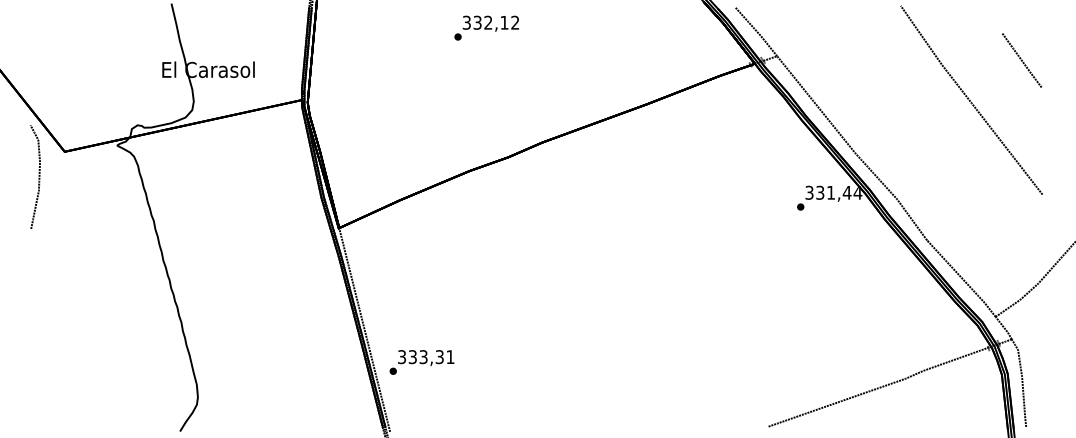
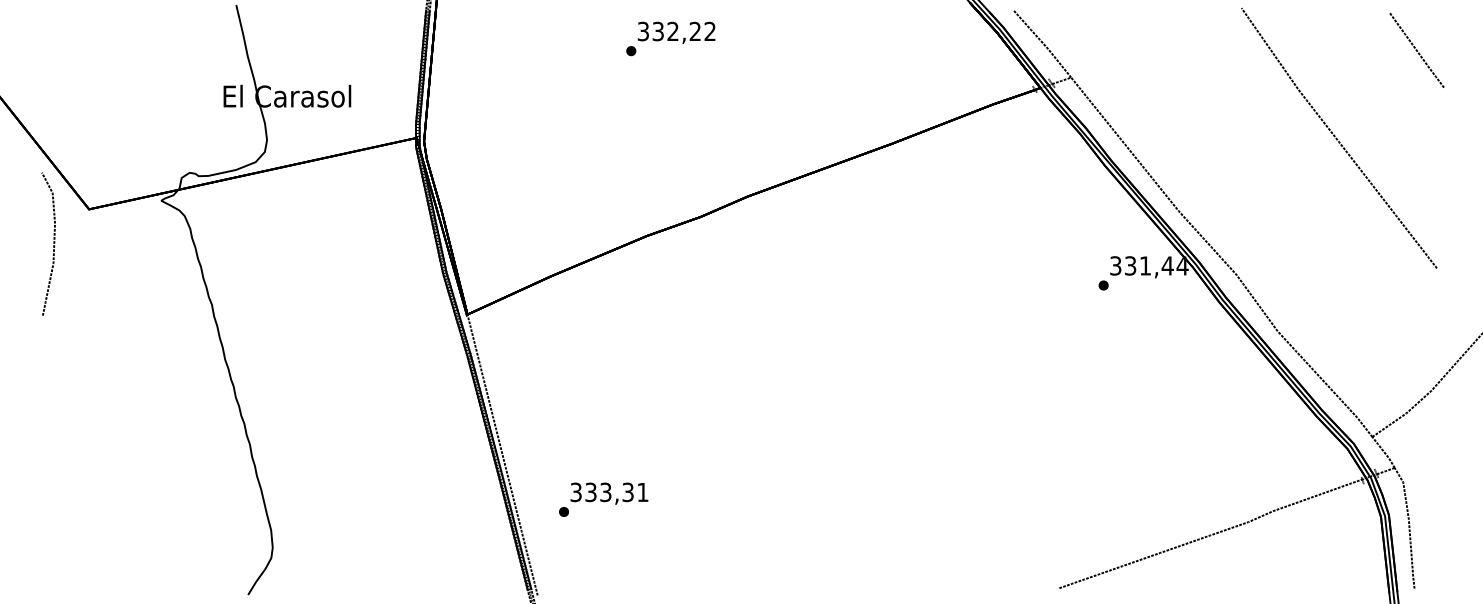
text: (504, 22) -> (695, 31), 332,12 -> 332,22
line: (1022, 60) -> (1417, 50), moved
text: (421, 362) -> (602, 499), moved

